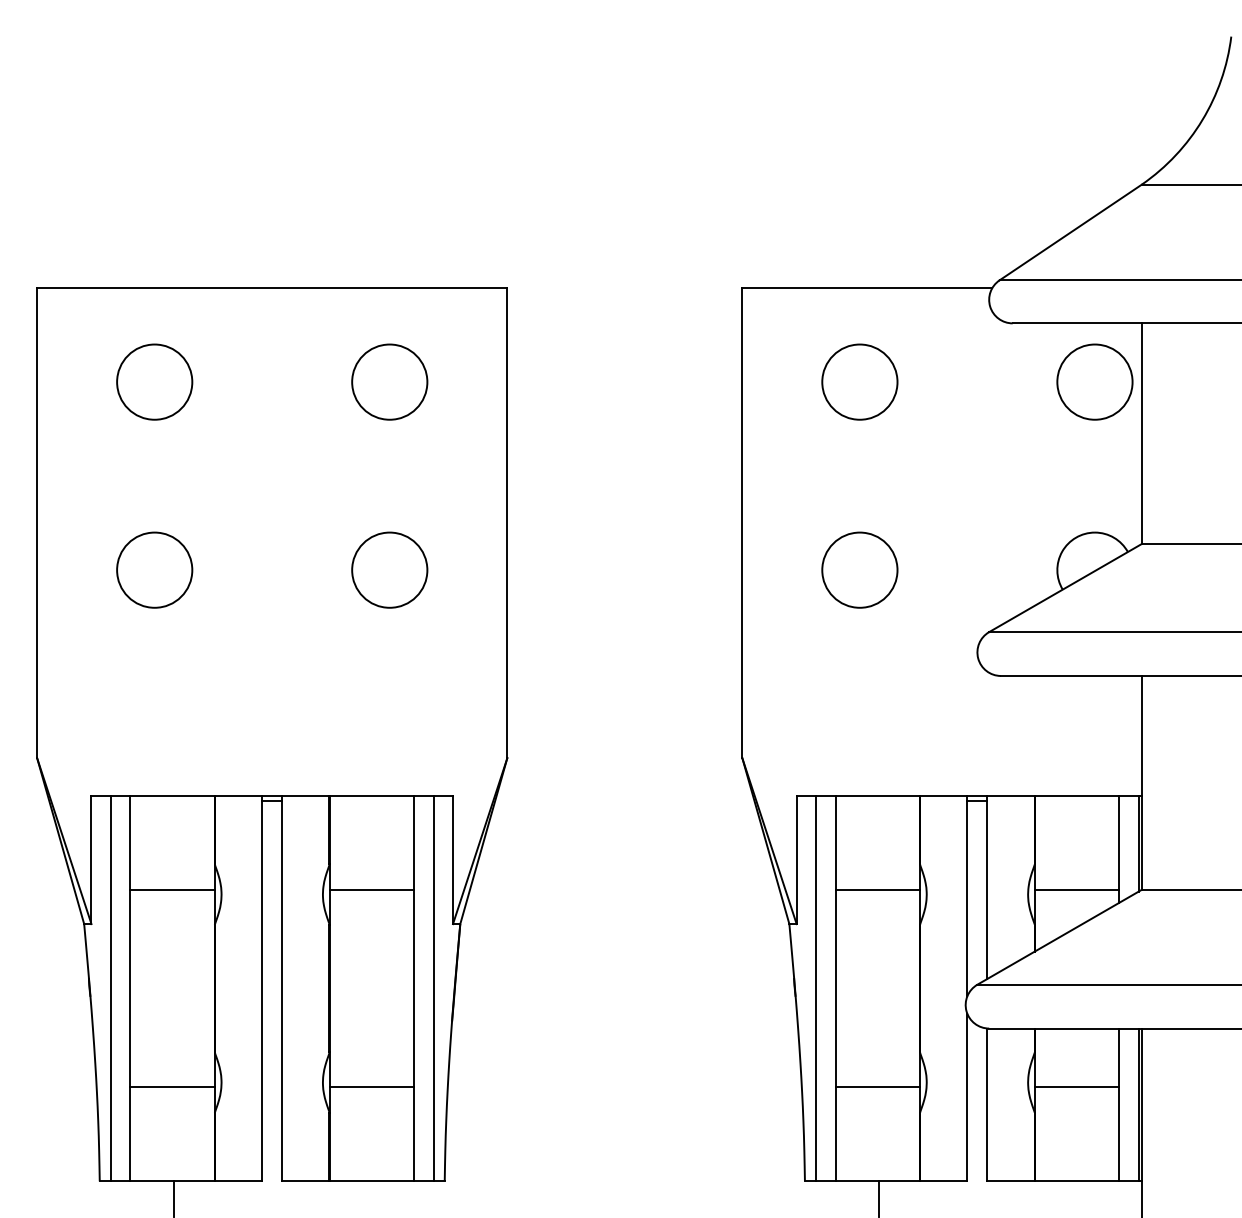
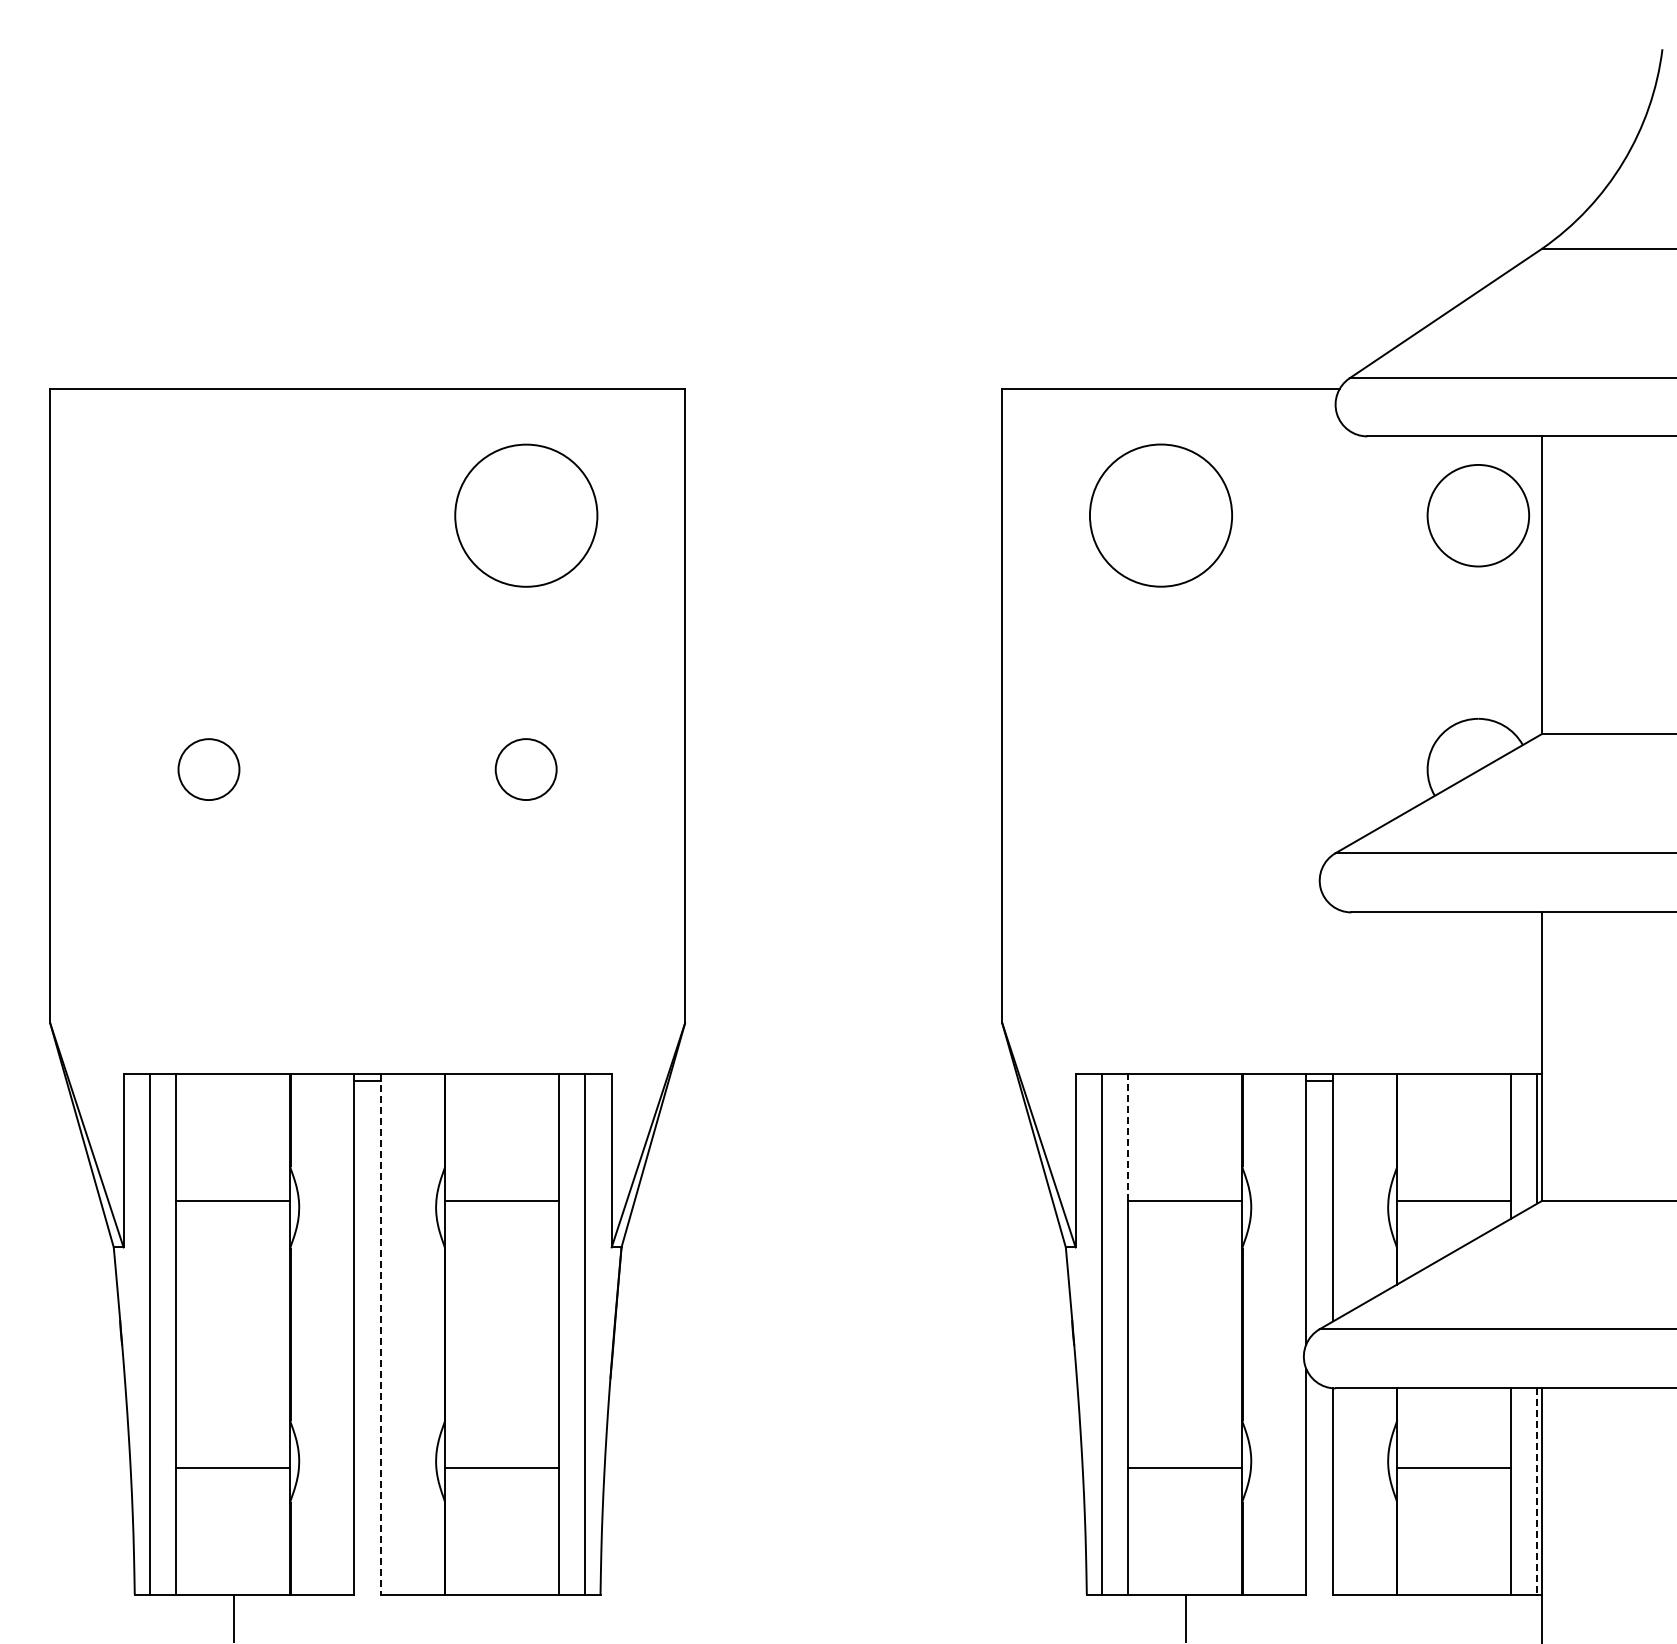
circle: (154, 381) -> (208, 515), removed
circle: (389, 381) -> (526, 515), size x1.4
circle: (859, 381) -> (1160, 515), size x1.4
circle: (154, 570) -> (208, 769), size x0.6
circle: (389, 570) -> (525, 769), size x0.6
circle: (859, 570) -> (1160, 769), removed
line: (835, 842) -> (1128, 1137), solid -> dashed
line: (282, 989) -> (381, 1335), solid -> dashed
line: (1138, 1105) -> (1537, 1492), solid -> dashed

